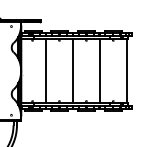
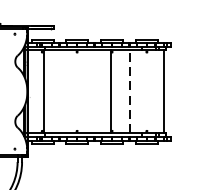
line: (46, 70) -> (44, 91), moved
line: (73, 70) -> (112, 91), moved
line: (99, 70) -> (128, 91), solid -> dashed

